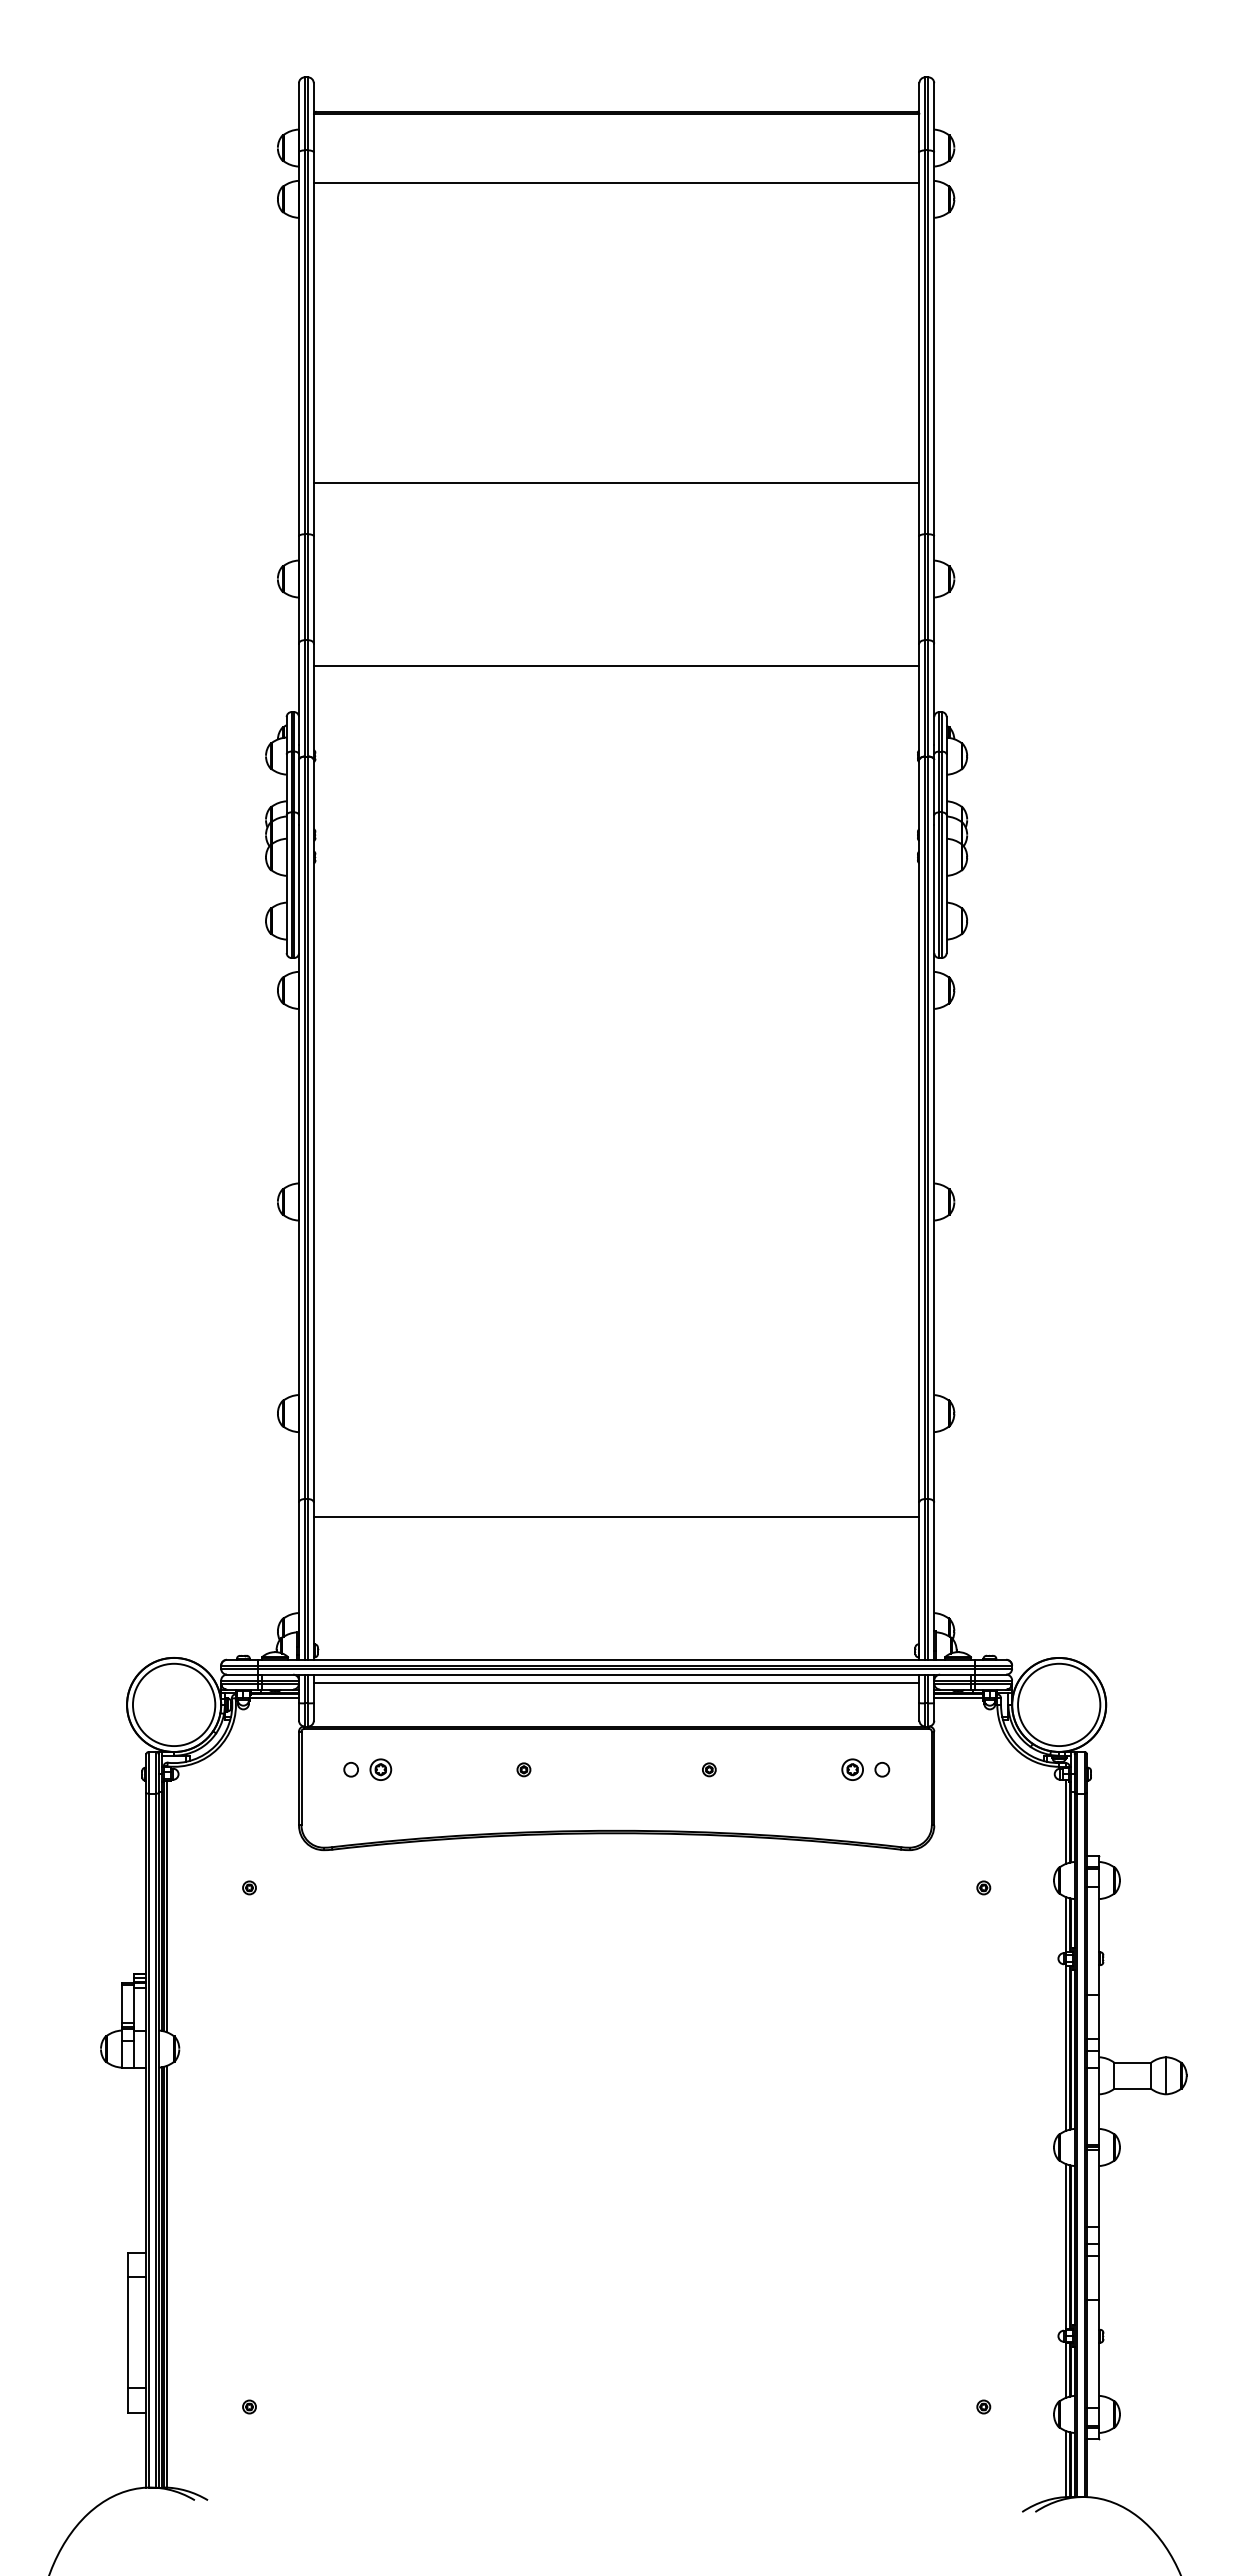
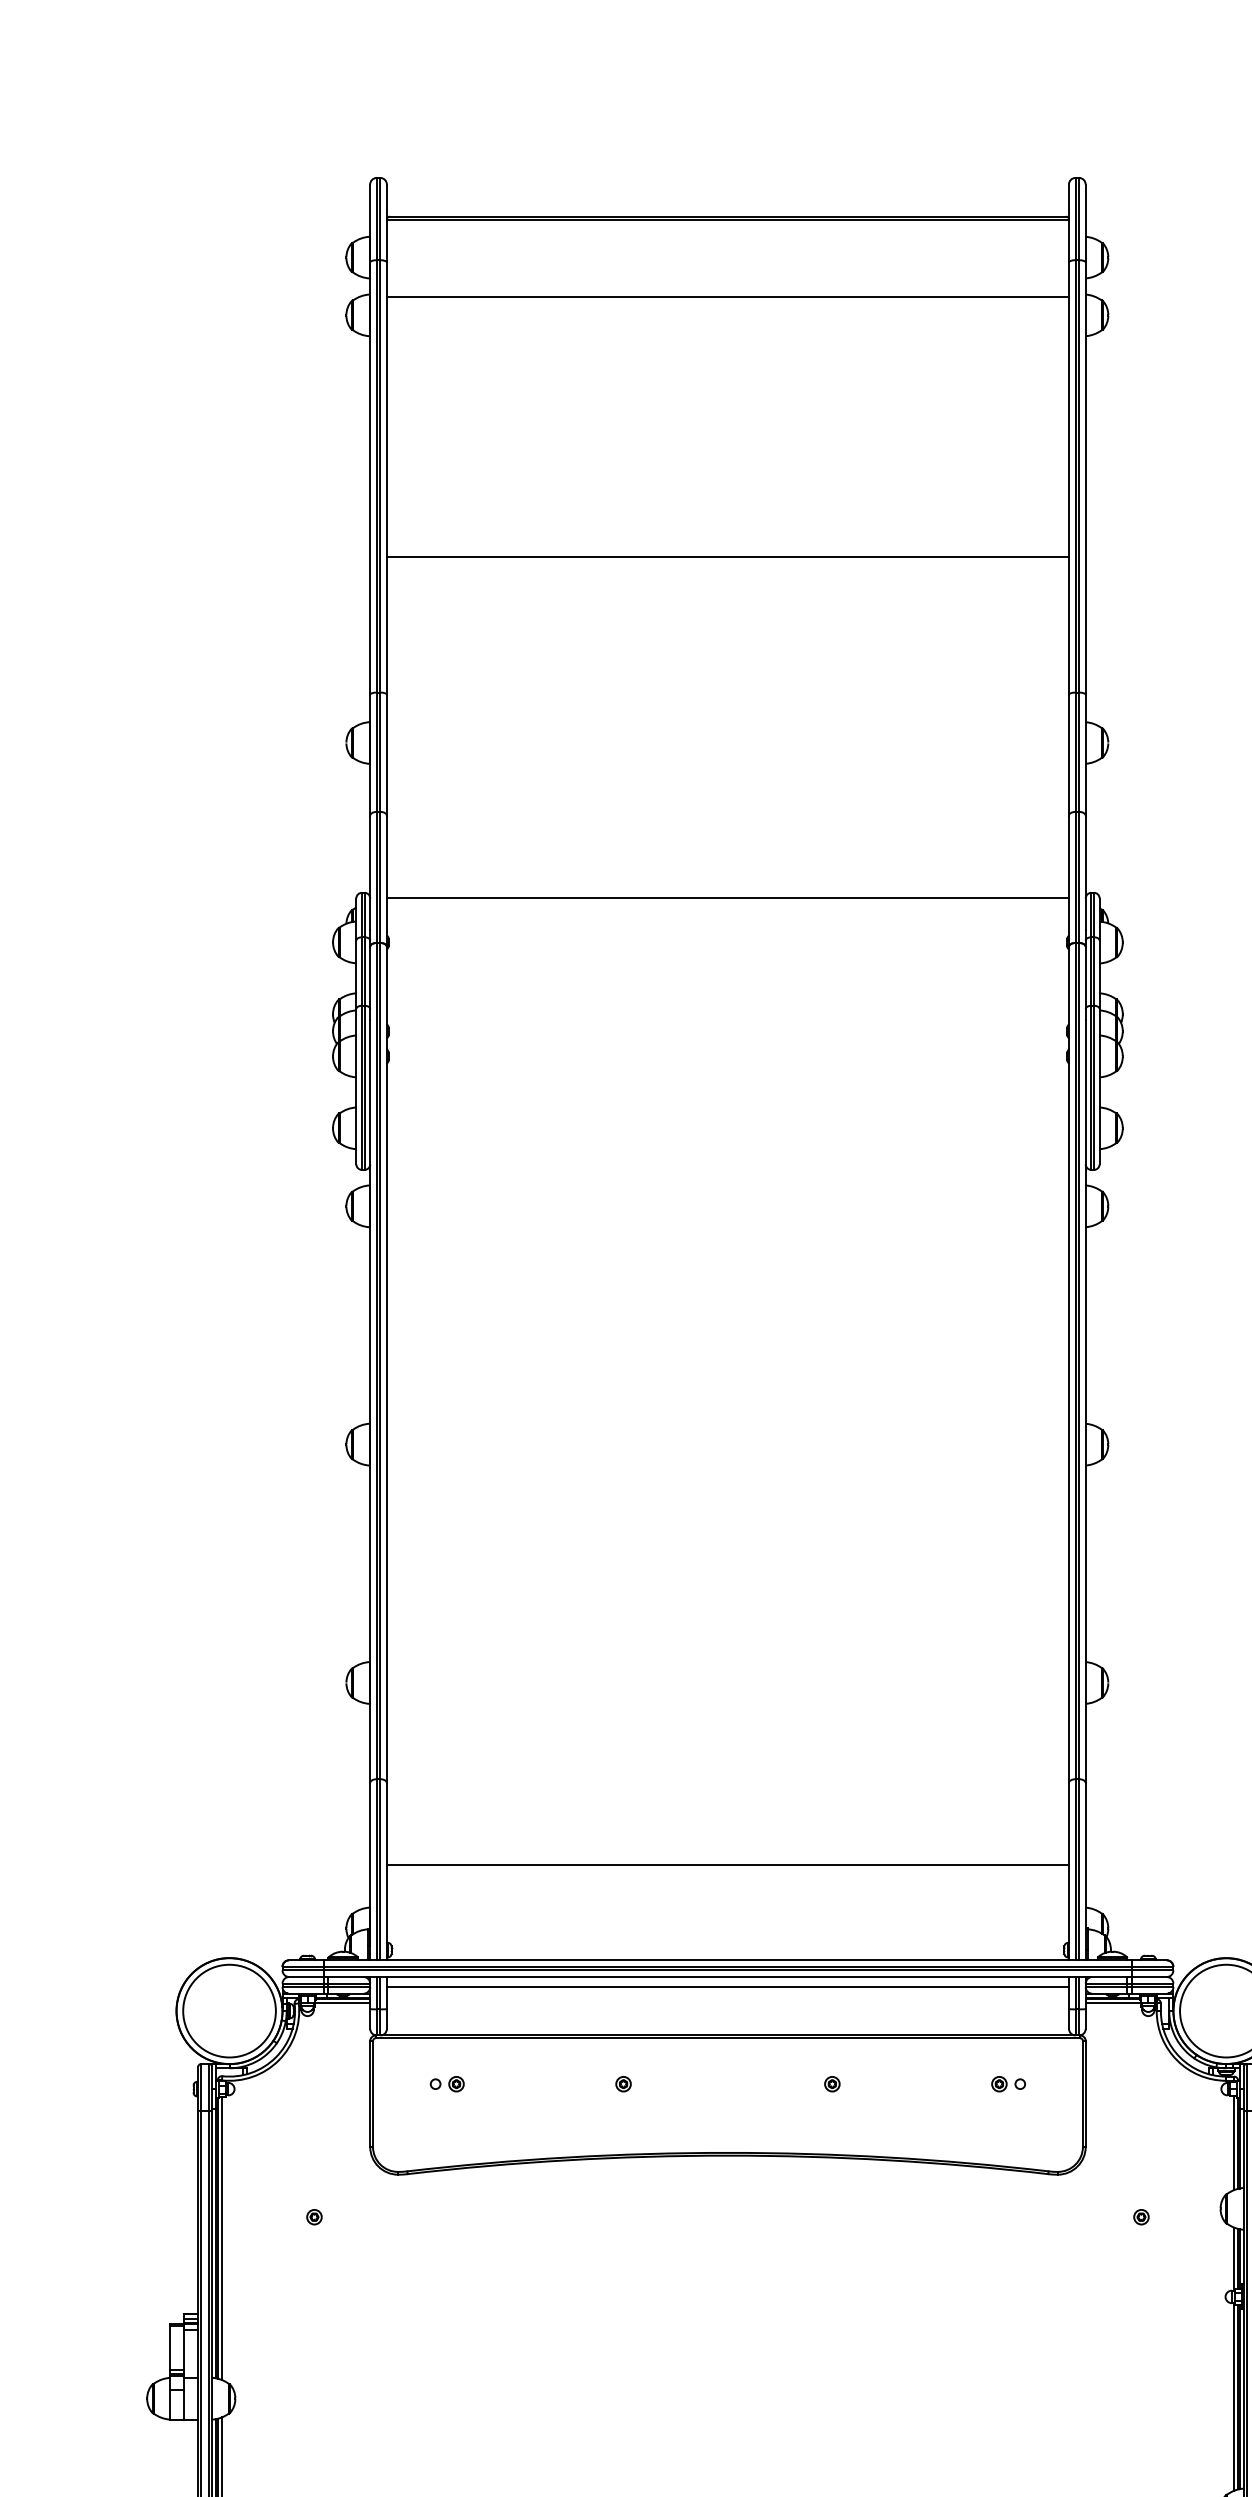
line: (616, 483) -> (727, 557), moved
line: (616, 665) -> (727, 897), moved
line: (616, 1516) -> (727, 1865), moved
part: (366, 1769) -> (446, 2083), size x0.62
part: (865, 1769) -> (1008, 2083), size x0.62

